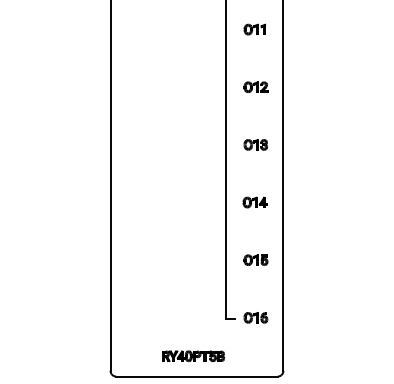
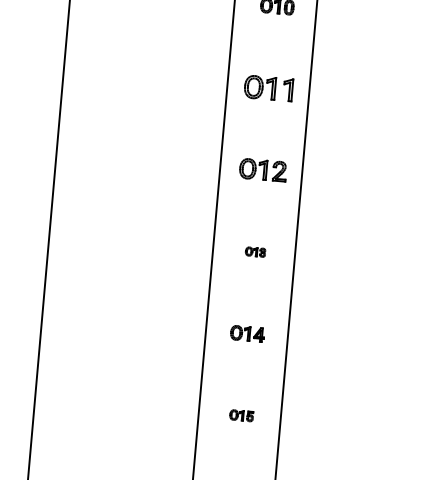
part: (254, 29) -> (268, 88), size x1.6
part: (255, 87) -> (262, 170), size x1.4
part: (255, 144) -> (255, 251), size x0.6
part: (255, 259) -> (241, 414), size x0.7

